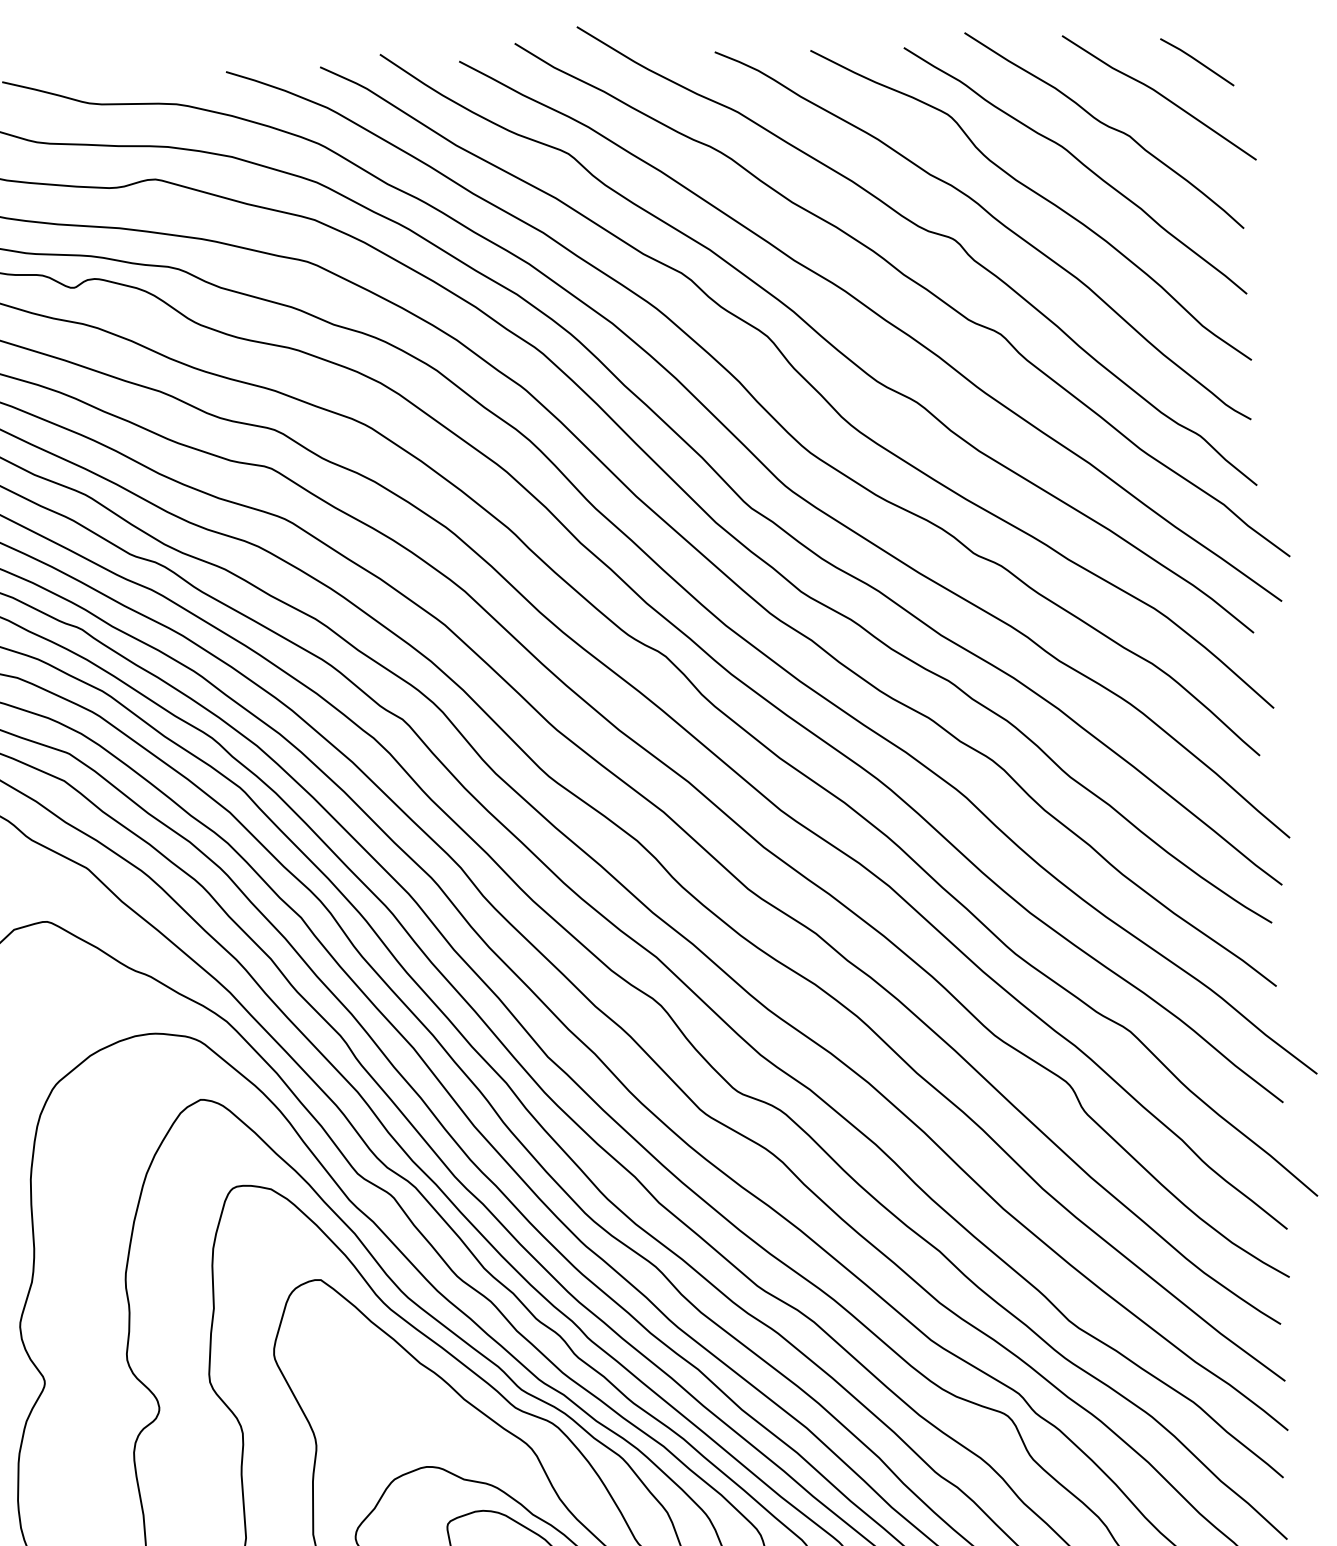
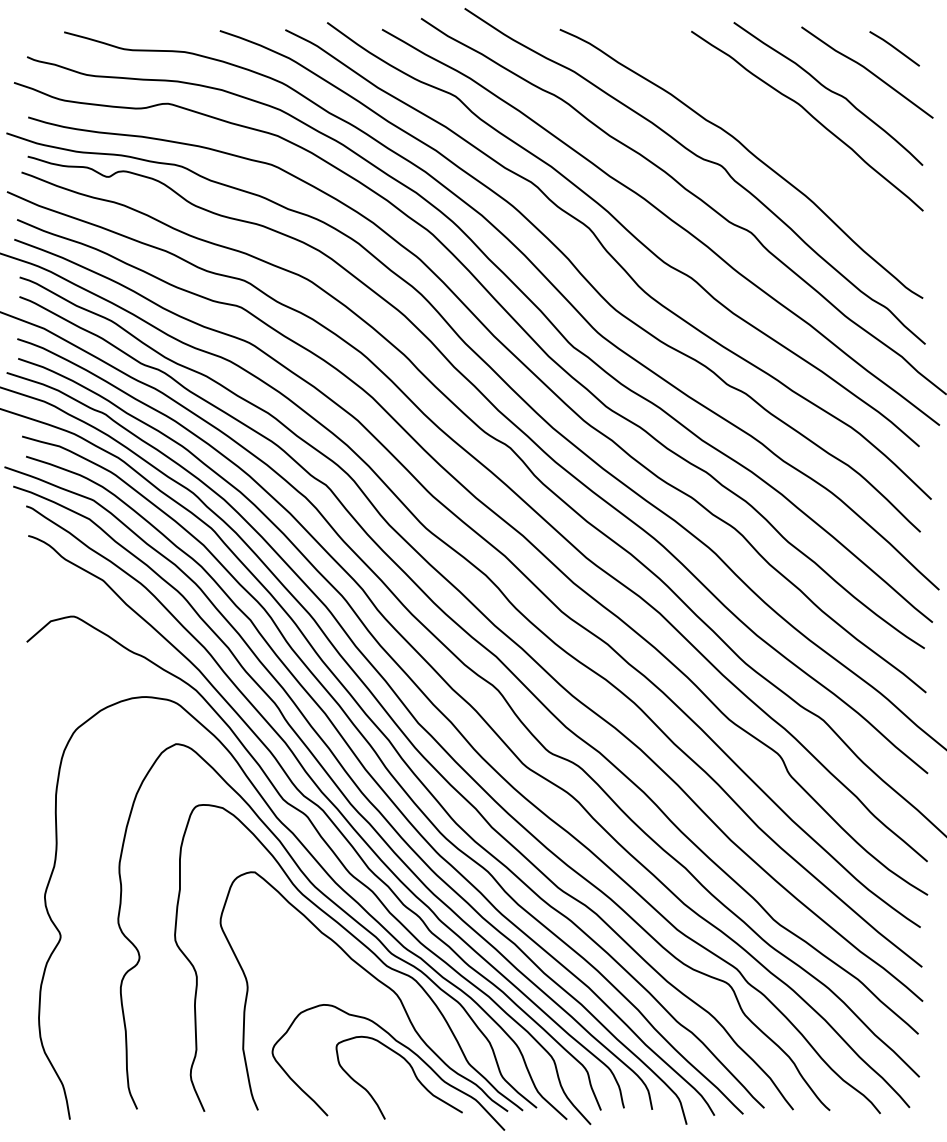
curve: (1034, 194) -> (778, 136), removed

